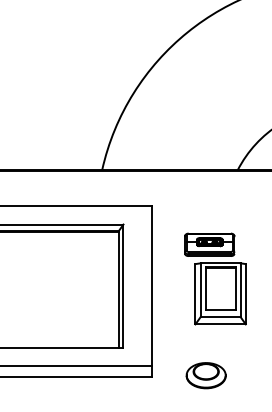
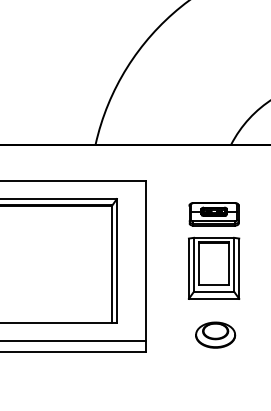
part: (209, 244) -> (213, 213), moved
part: (205, 375) -> (214, 334), moved

